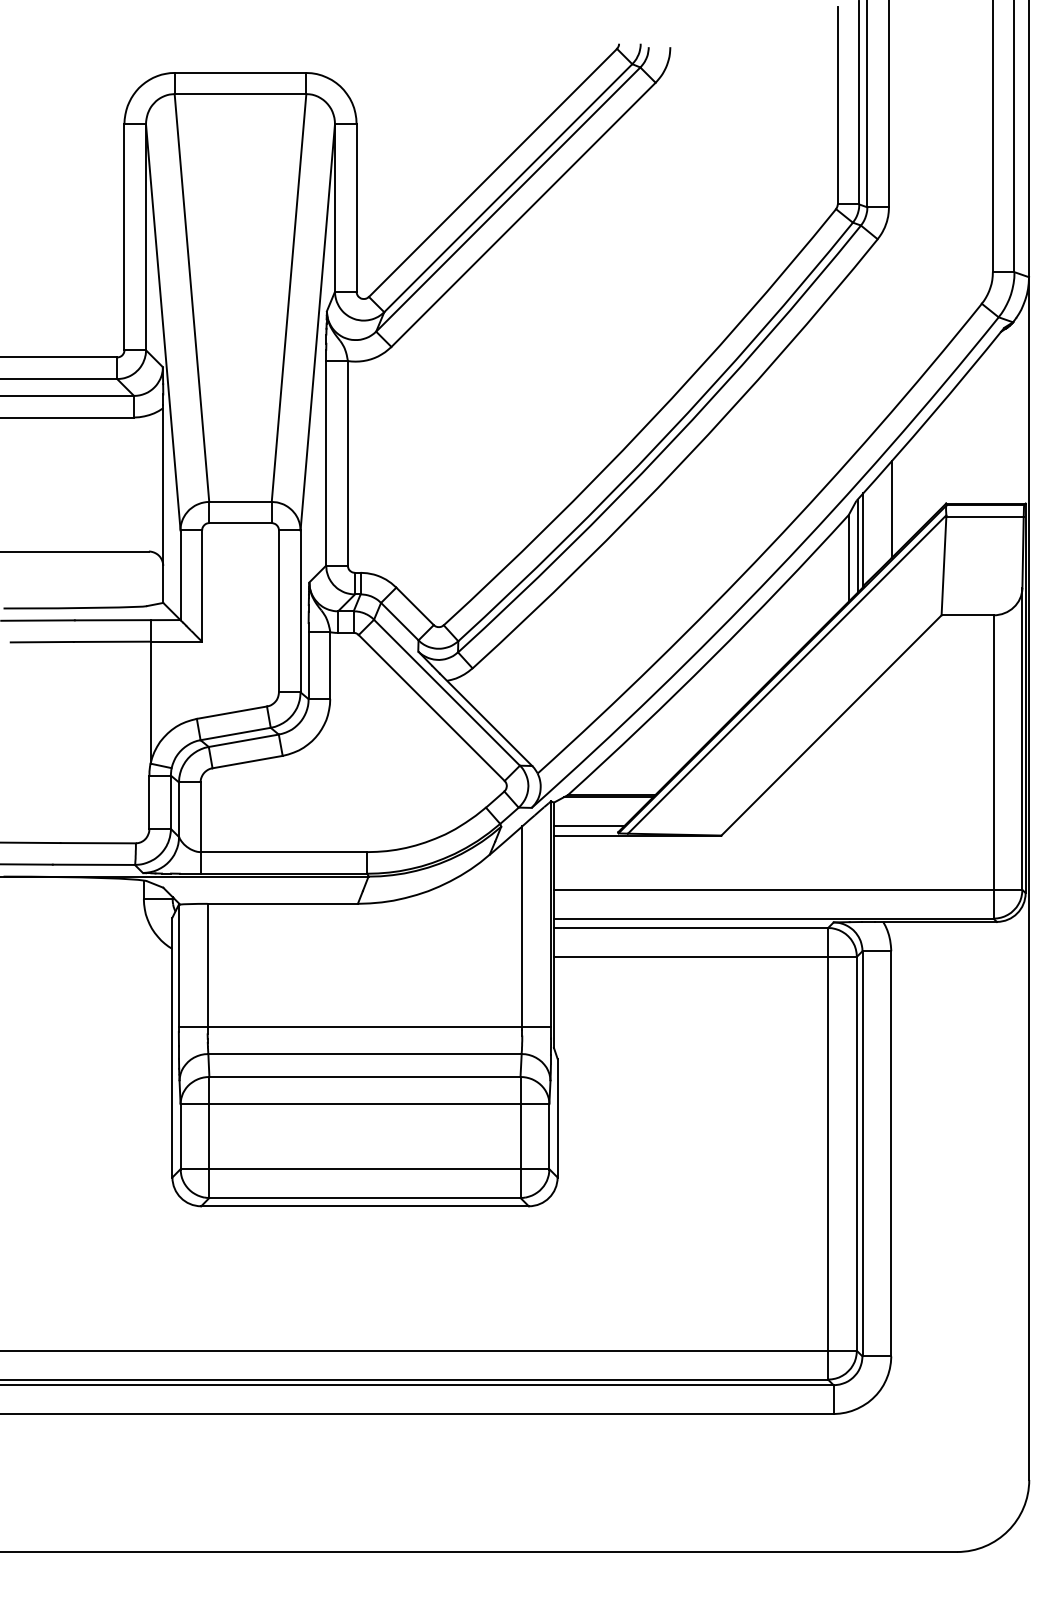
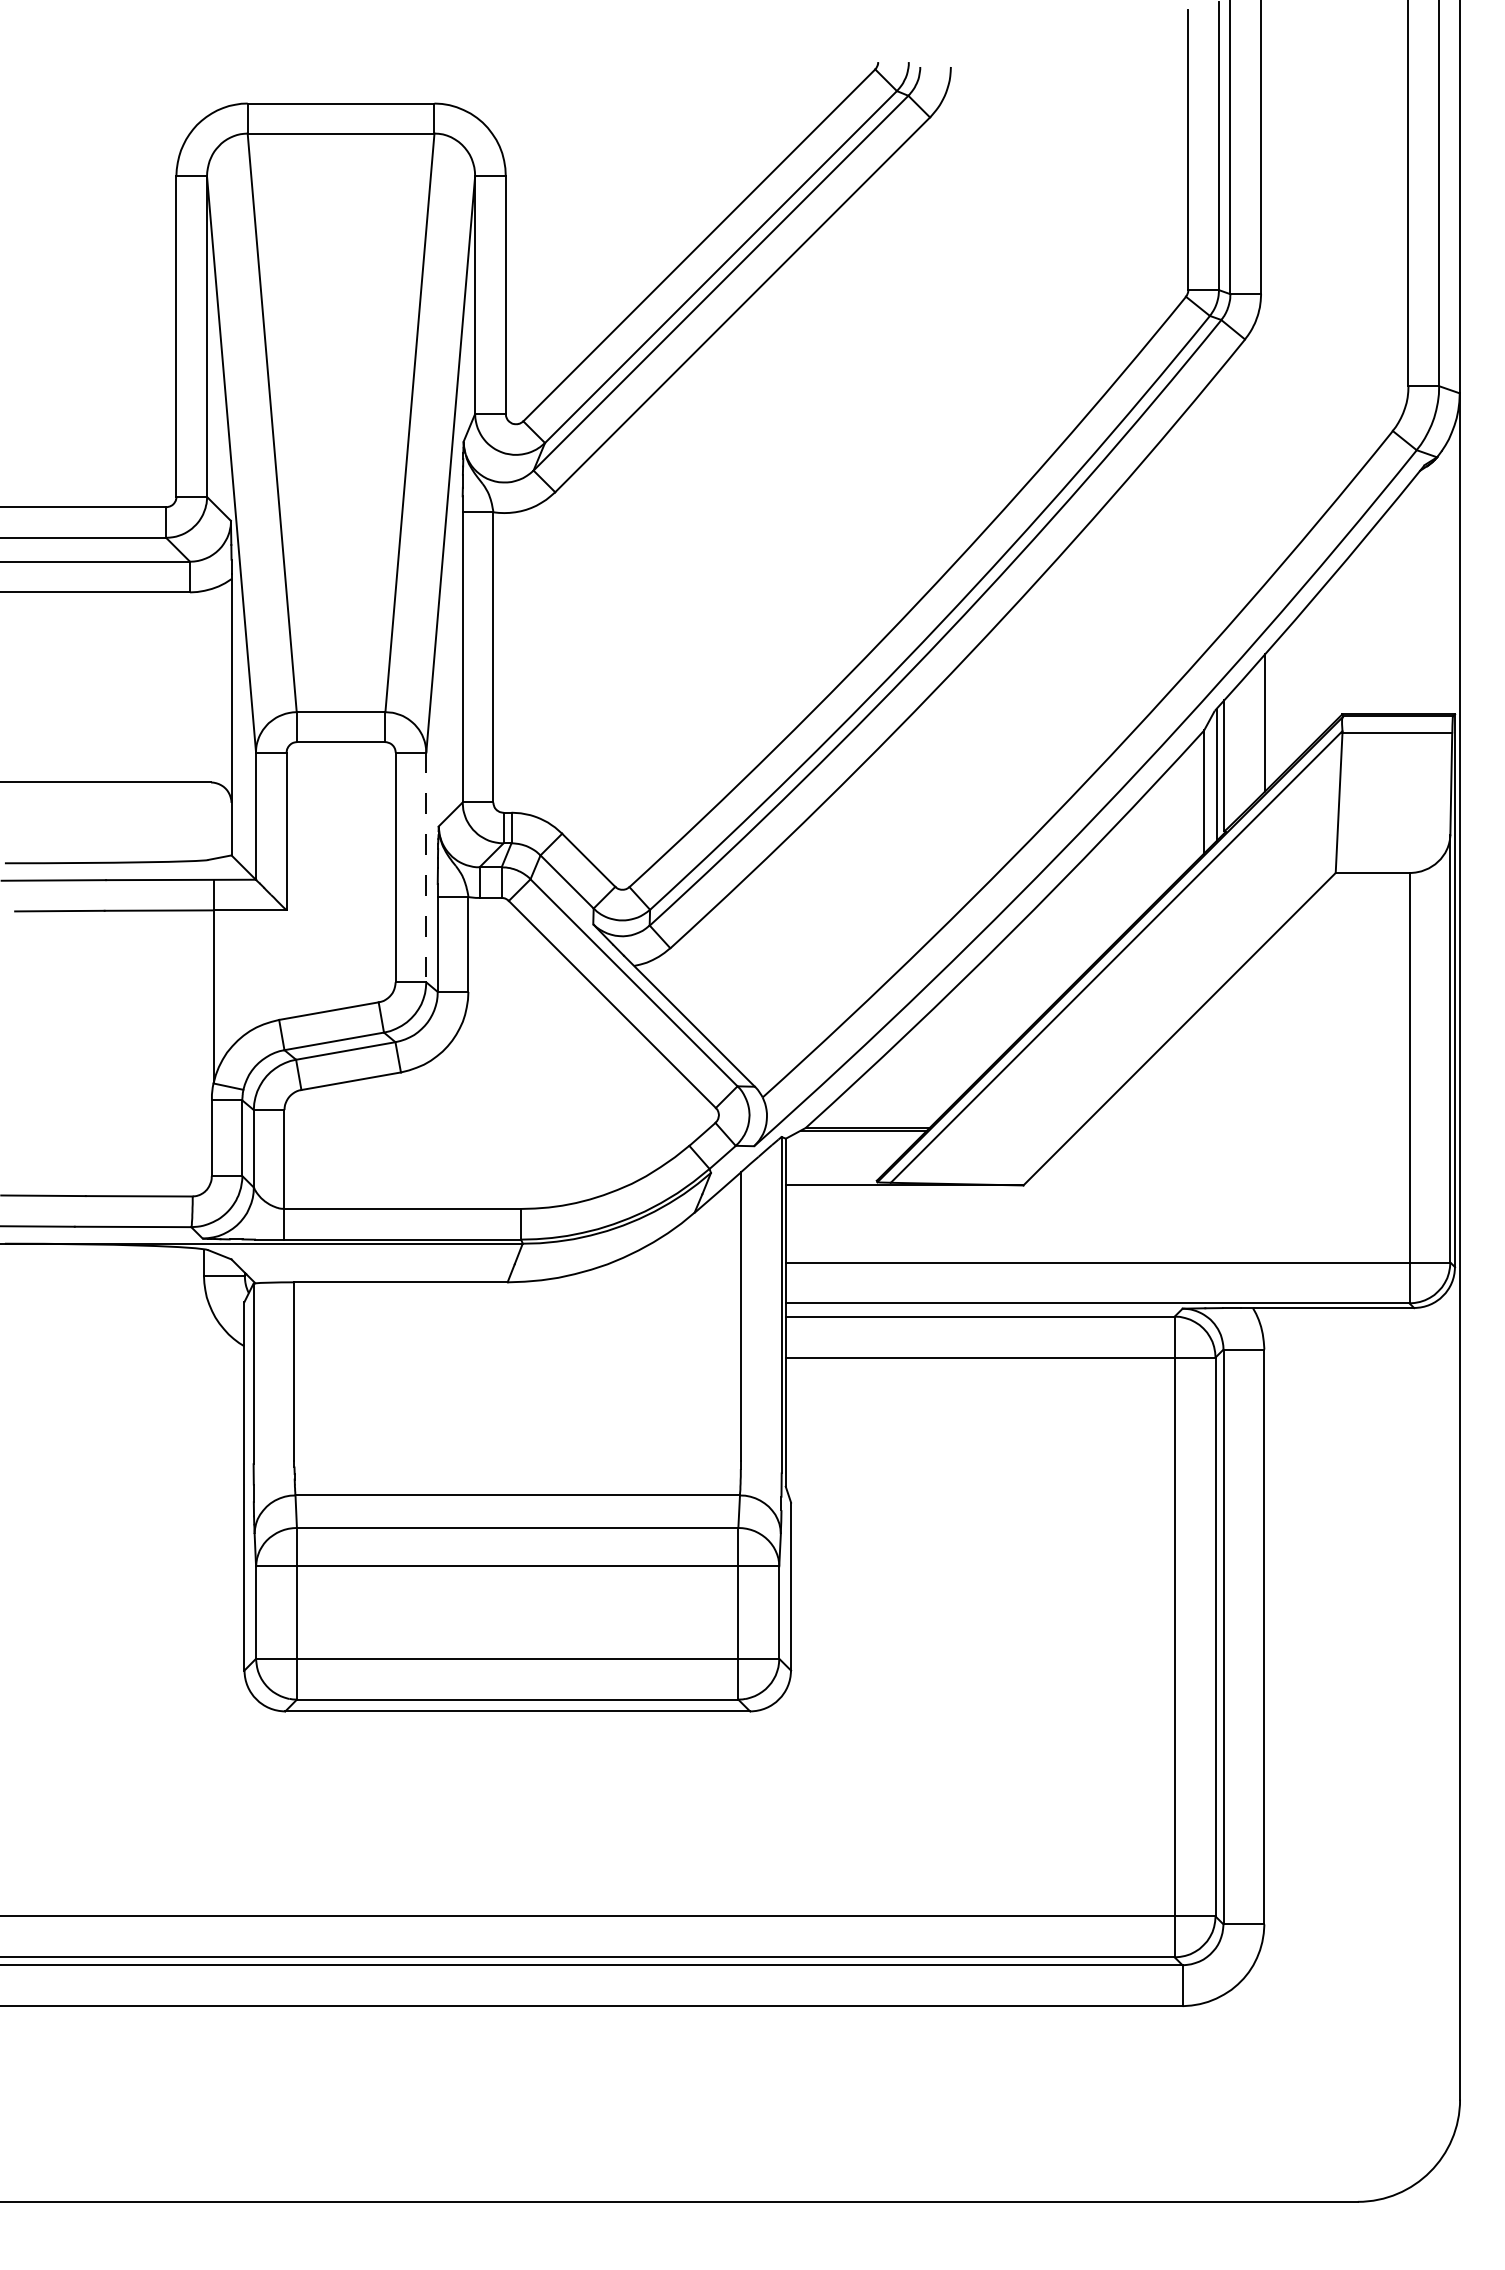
line: (300, 611) -> (426, 867), solid -> dashed
line: (588, 825) -> (834, 1171), removed
line: (364, 1027) -> (516, 1457), removed

